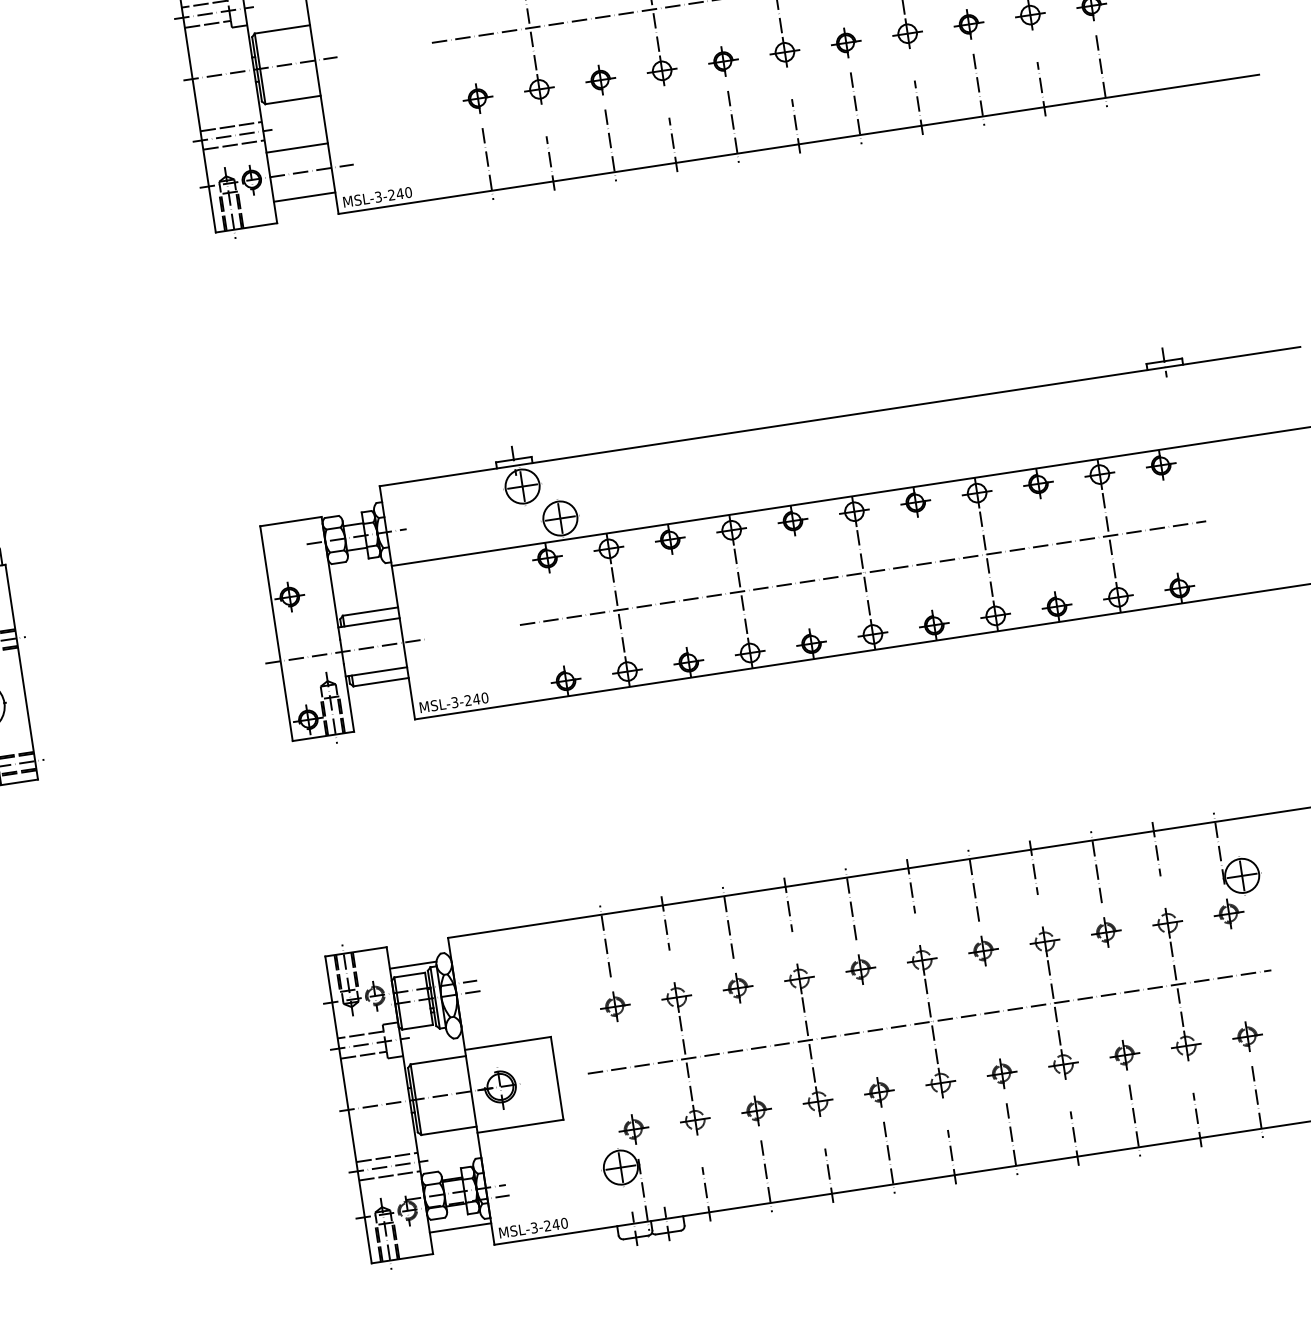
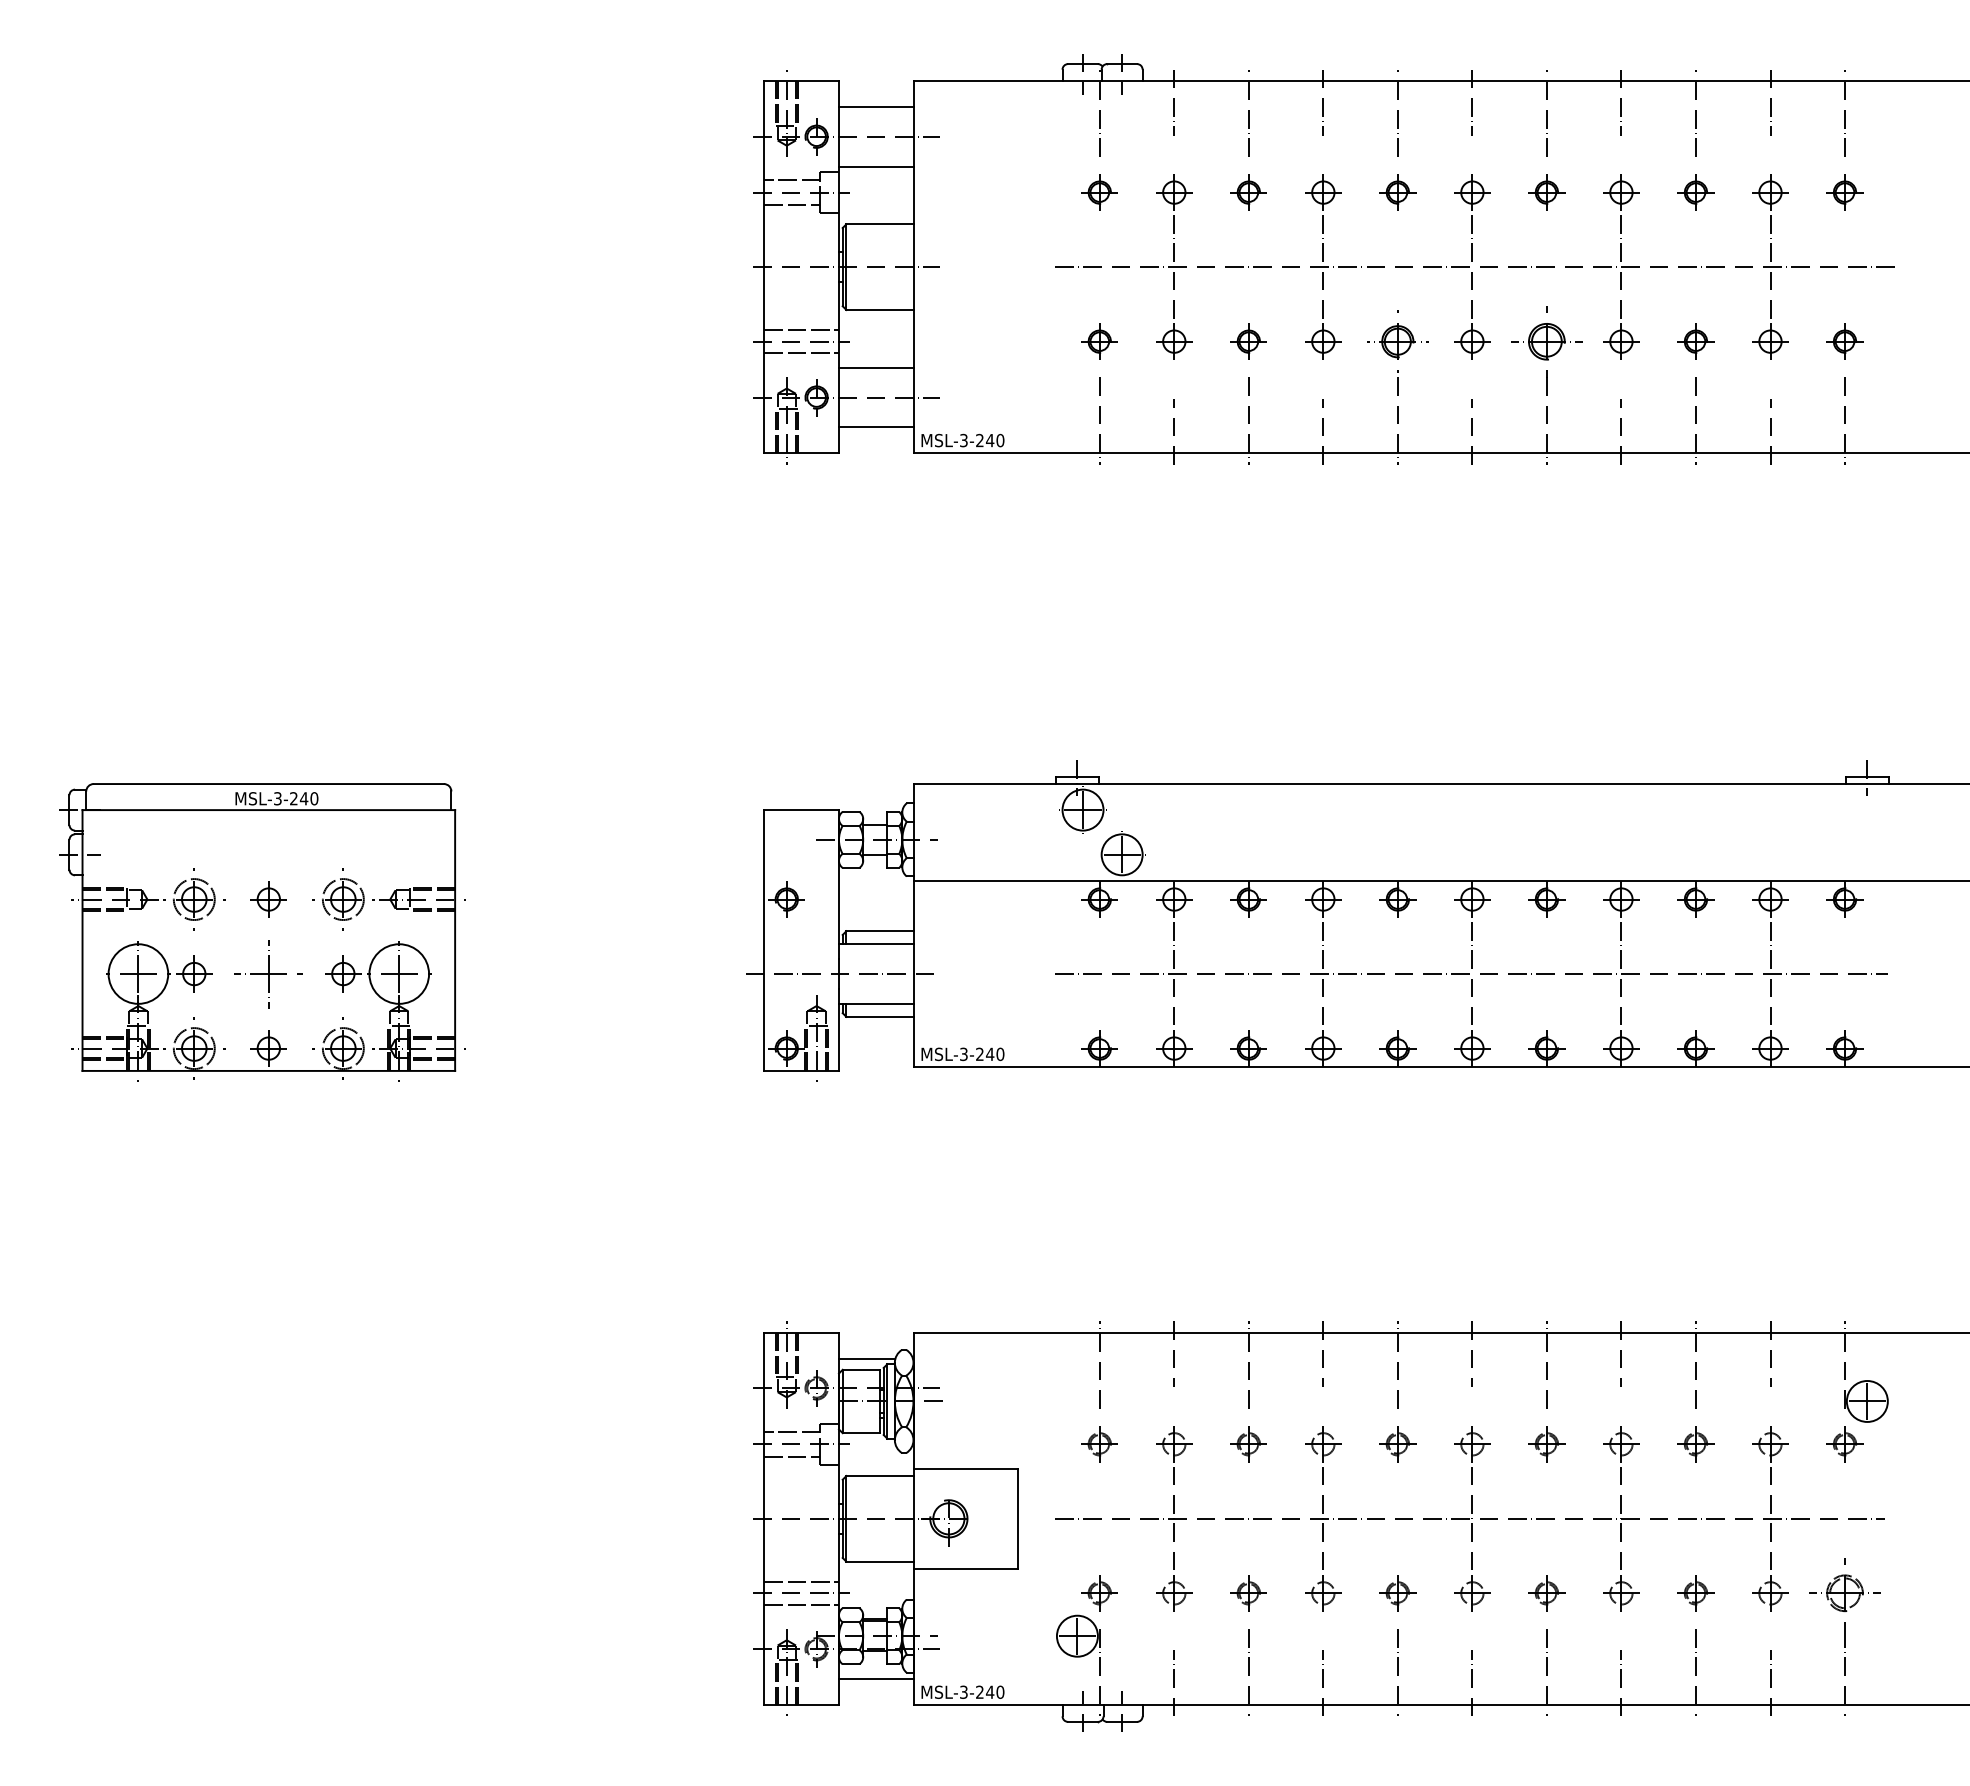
part: (845, 42) -> (1546, 341), size x1.6
part: (723, 61) -> (1397, 341), size x1.4
part: (1247, 1036) -> (1844, 1593), size x1.6

